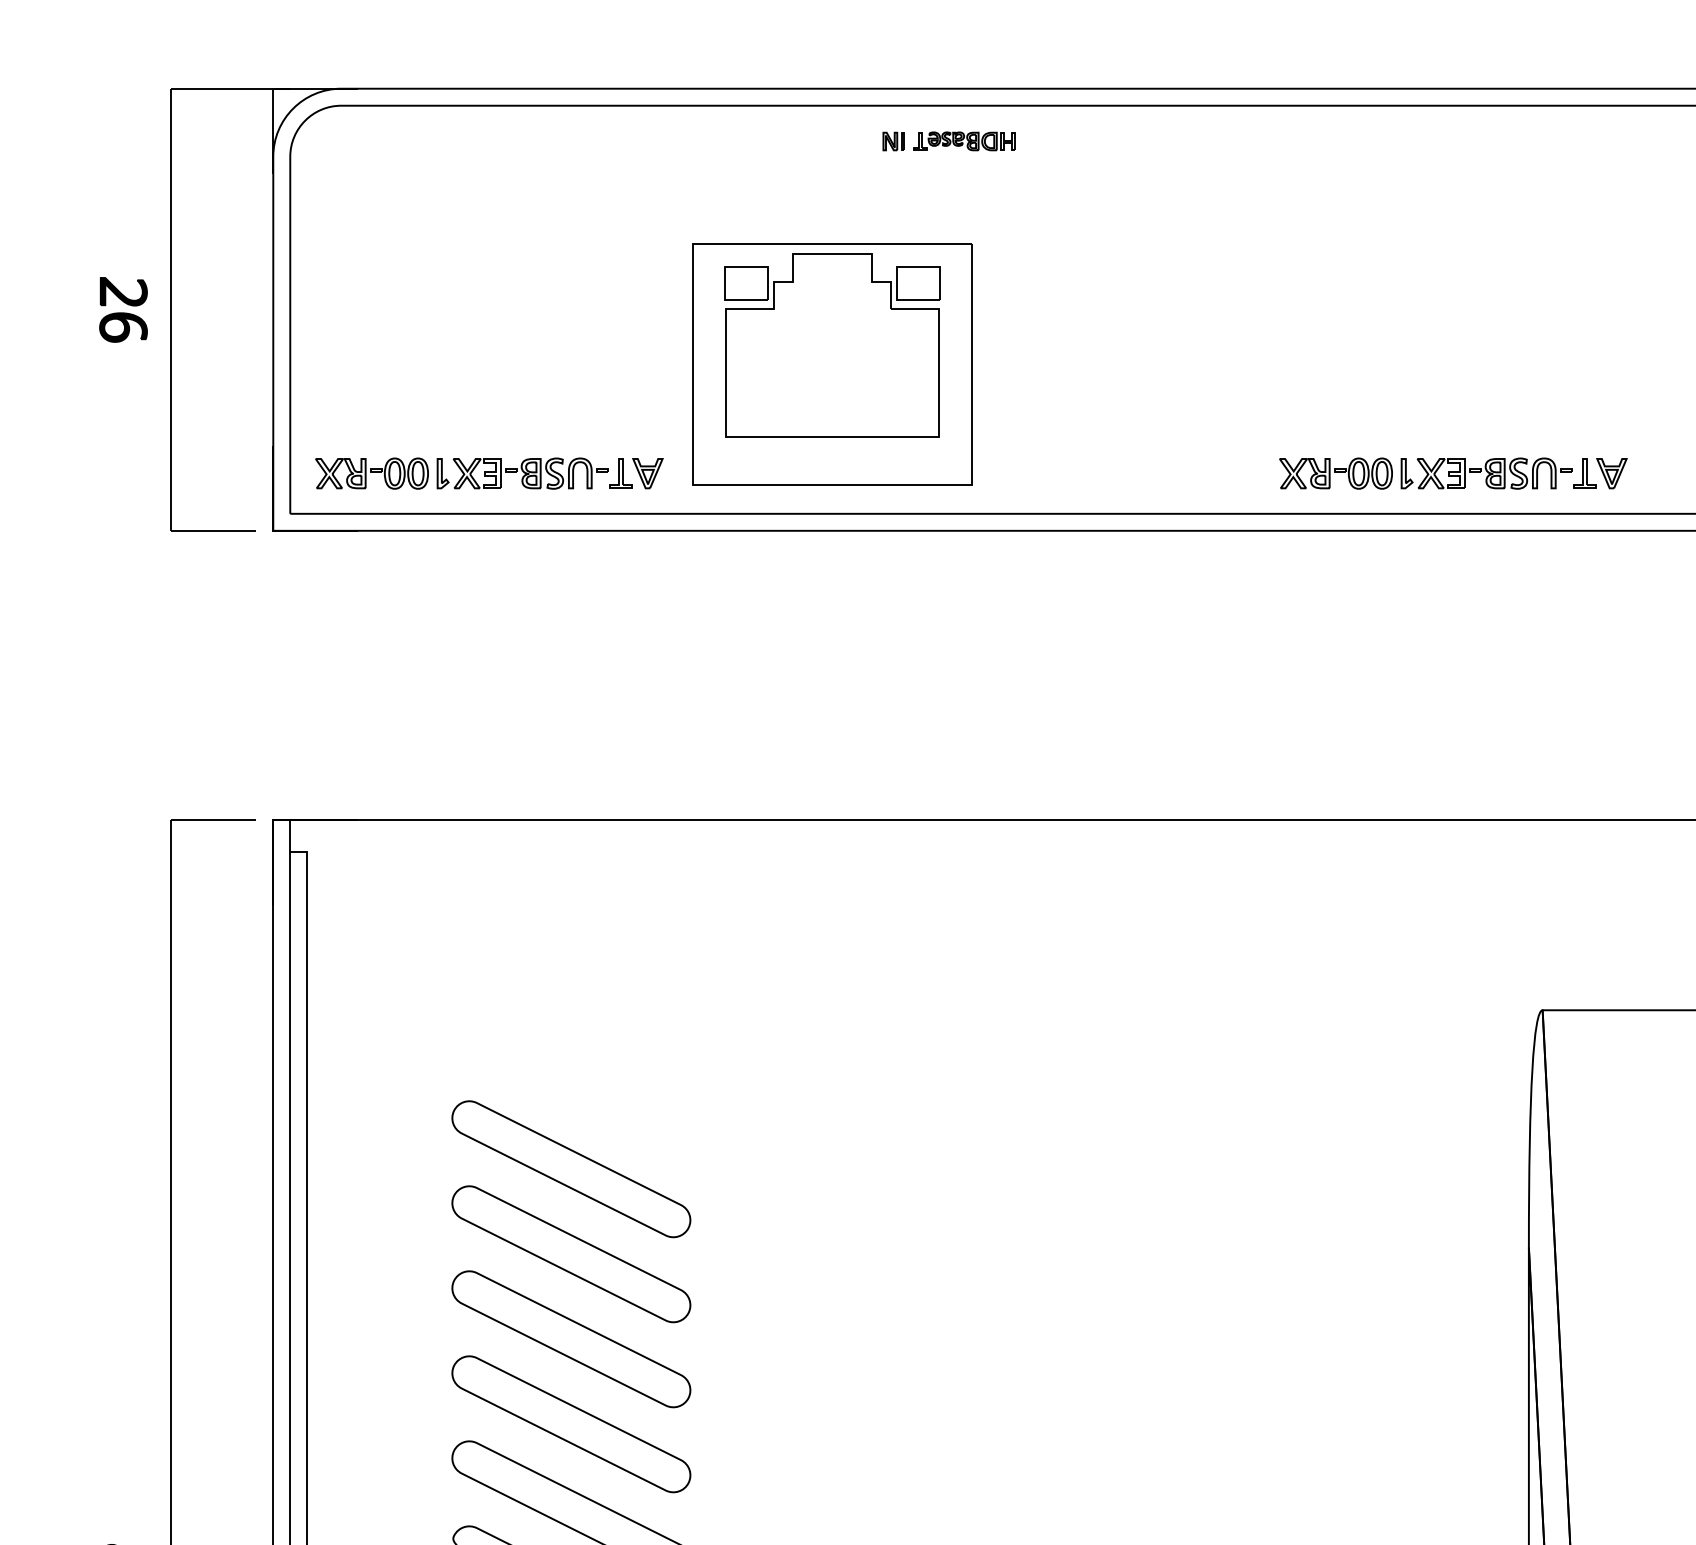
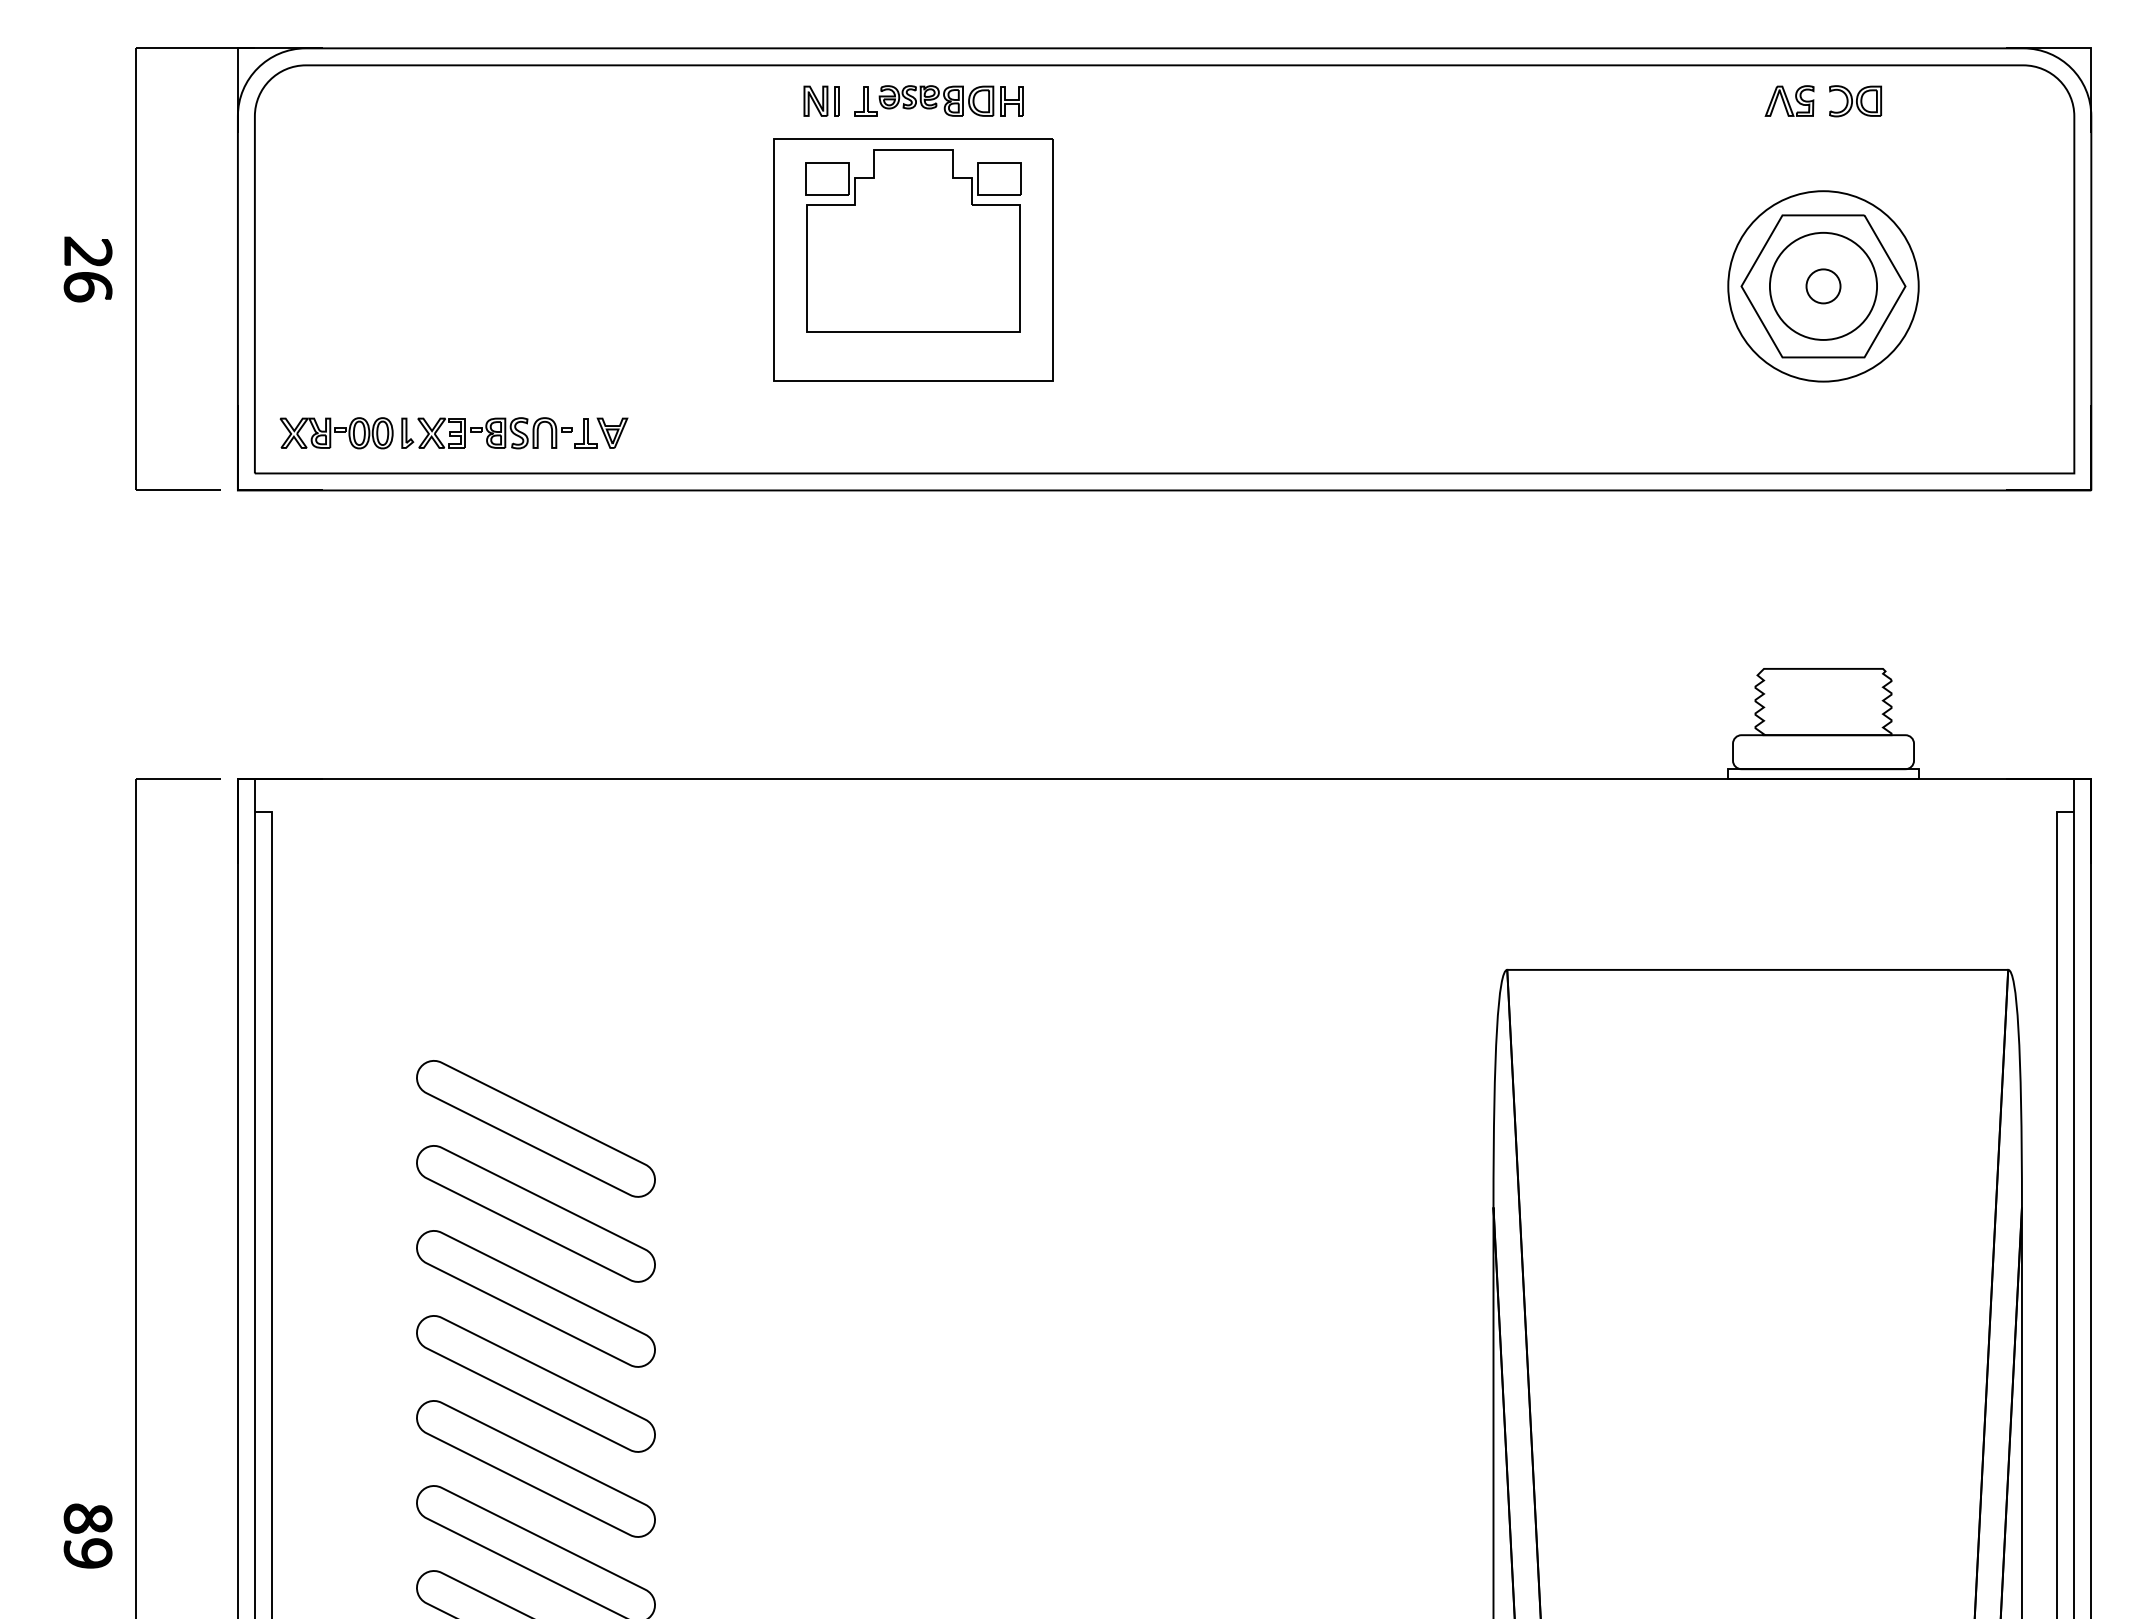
part: (948, 140) -> (913, 100), size x1.67
part: (831, 363) -> (913, 259), moved
part: (1452, 473) -> (1417, 433), removed

